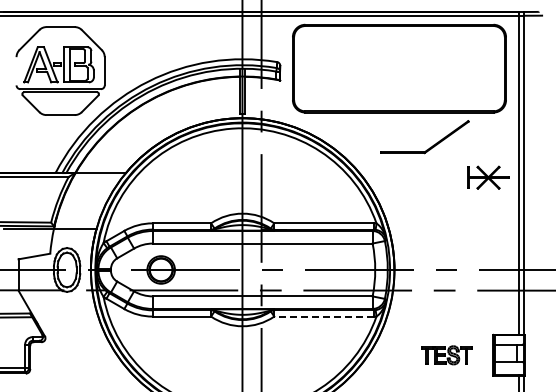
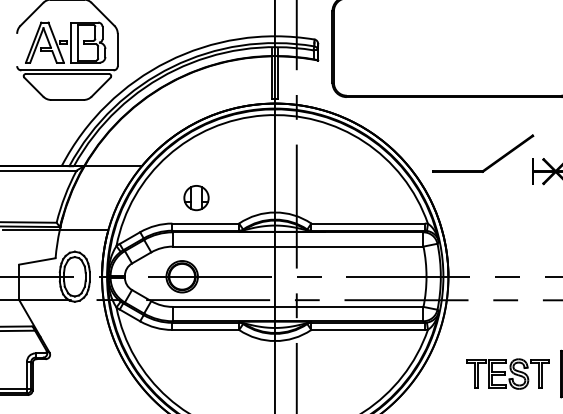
part: (429, 147) -> (488, 165), moved
part: (173, 200) -> (196, 197), added
line: (324, 316) -> (368, 329), dashed -> solid
part: (446, 355) -> (507, 374), size x1.43

